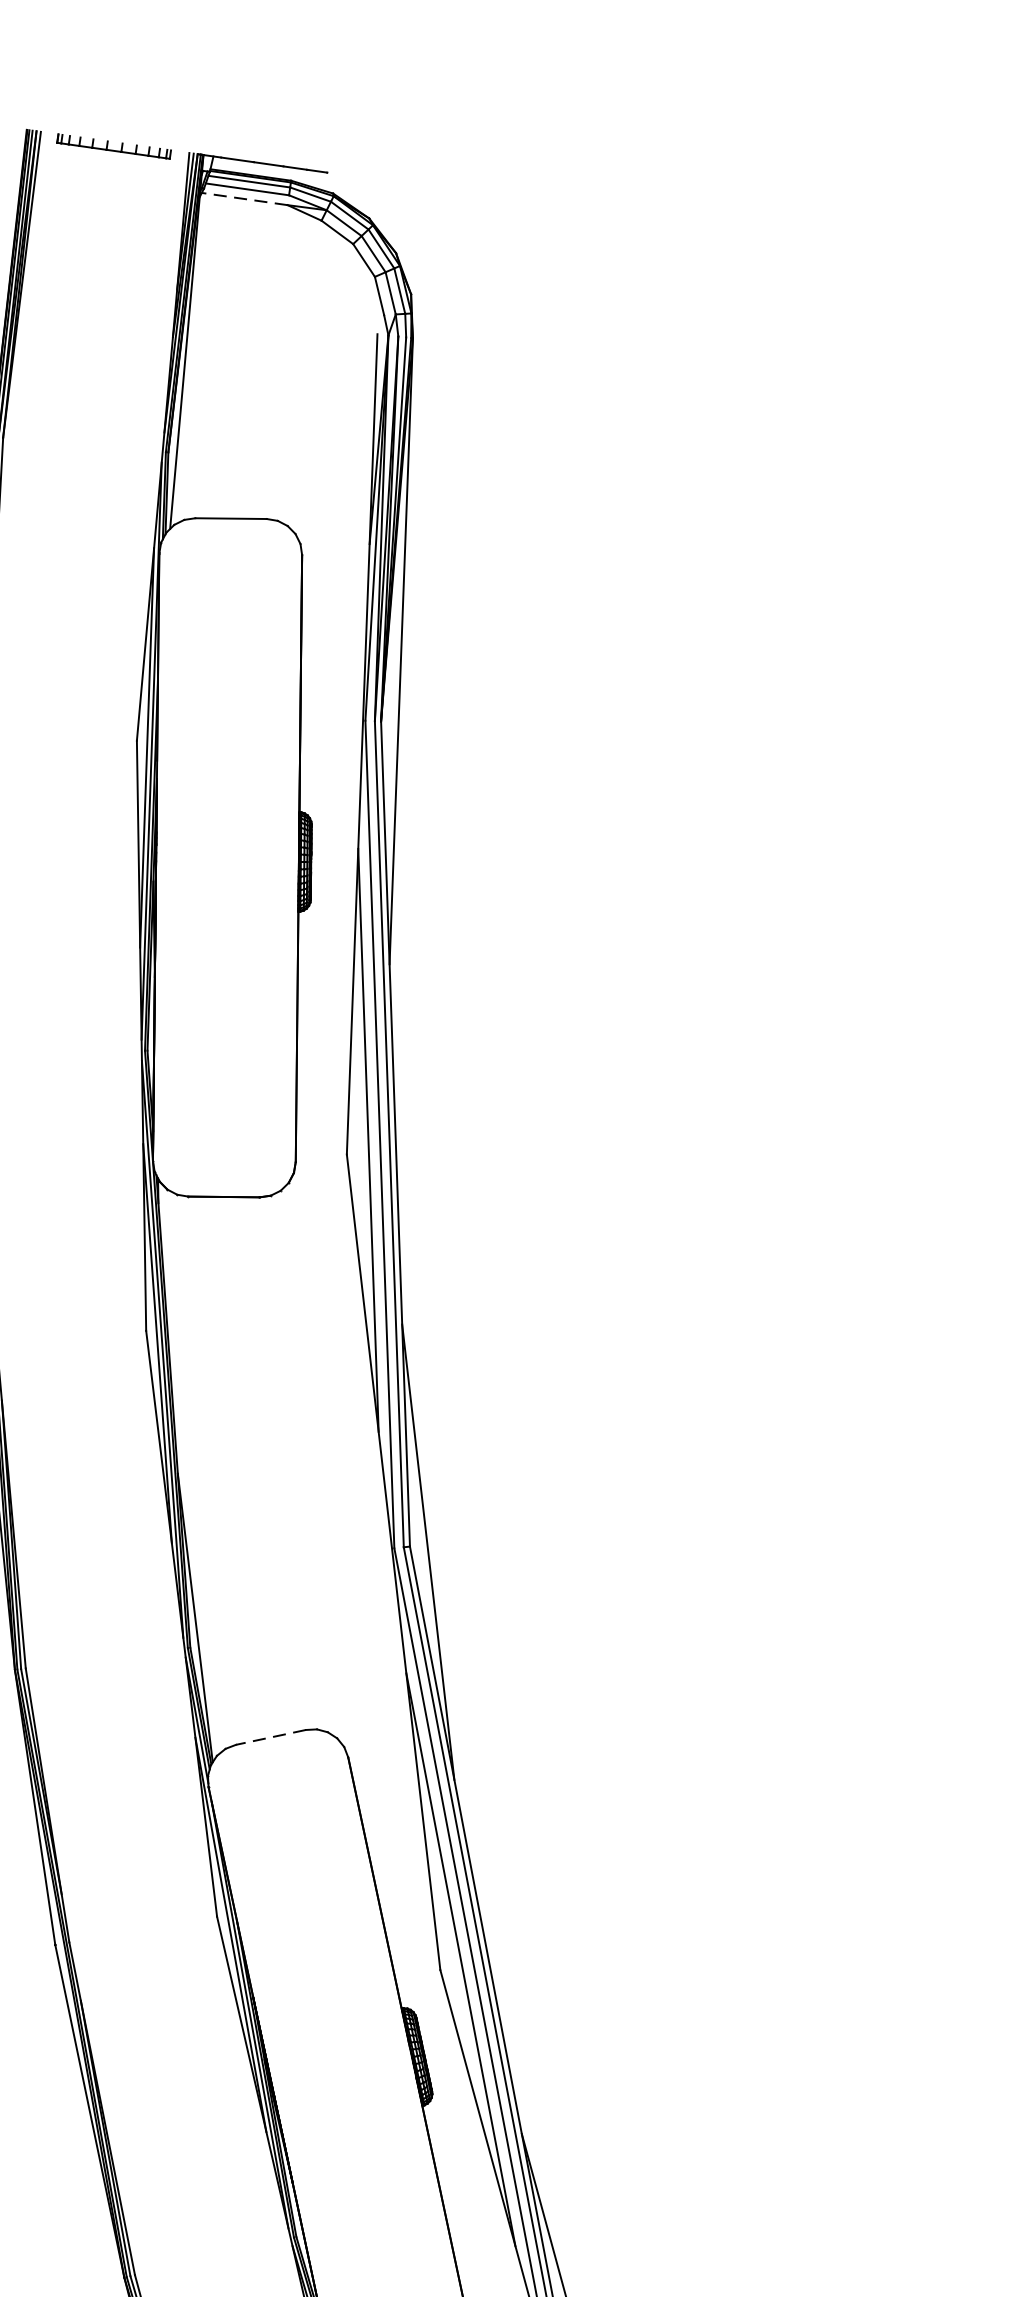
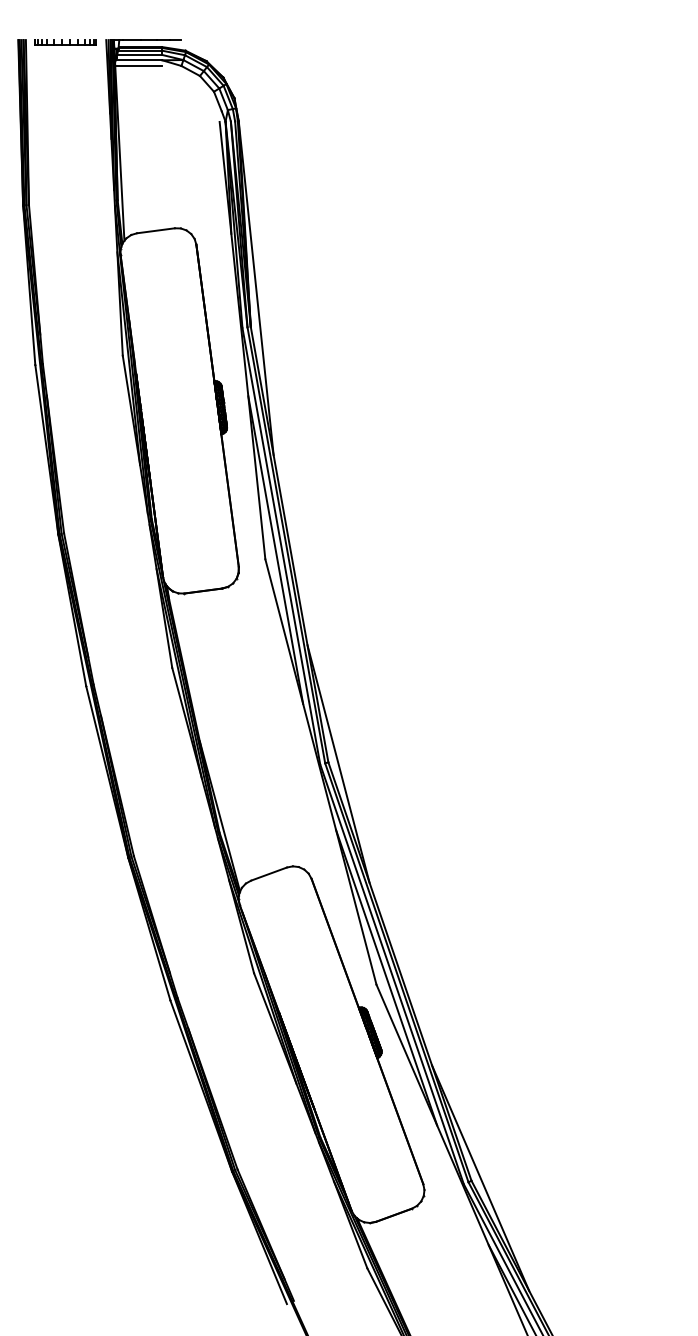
line: (243, 199) -> (138, 60), dashed -> solid
line: (242, 210) -> (138, 66), added
line: (269, 1738) -> (268, 874), dashed -> solid

